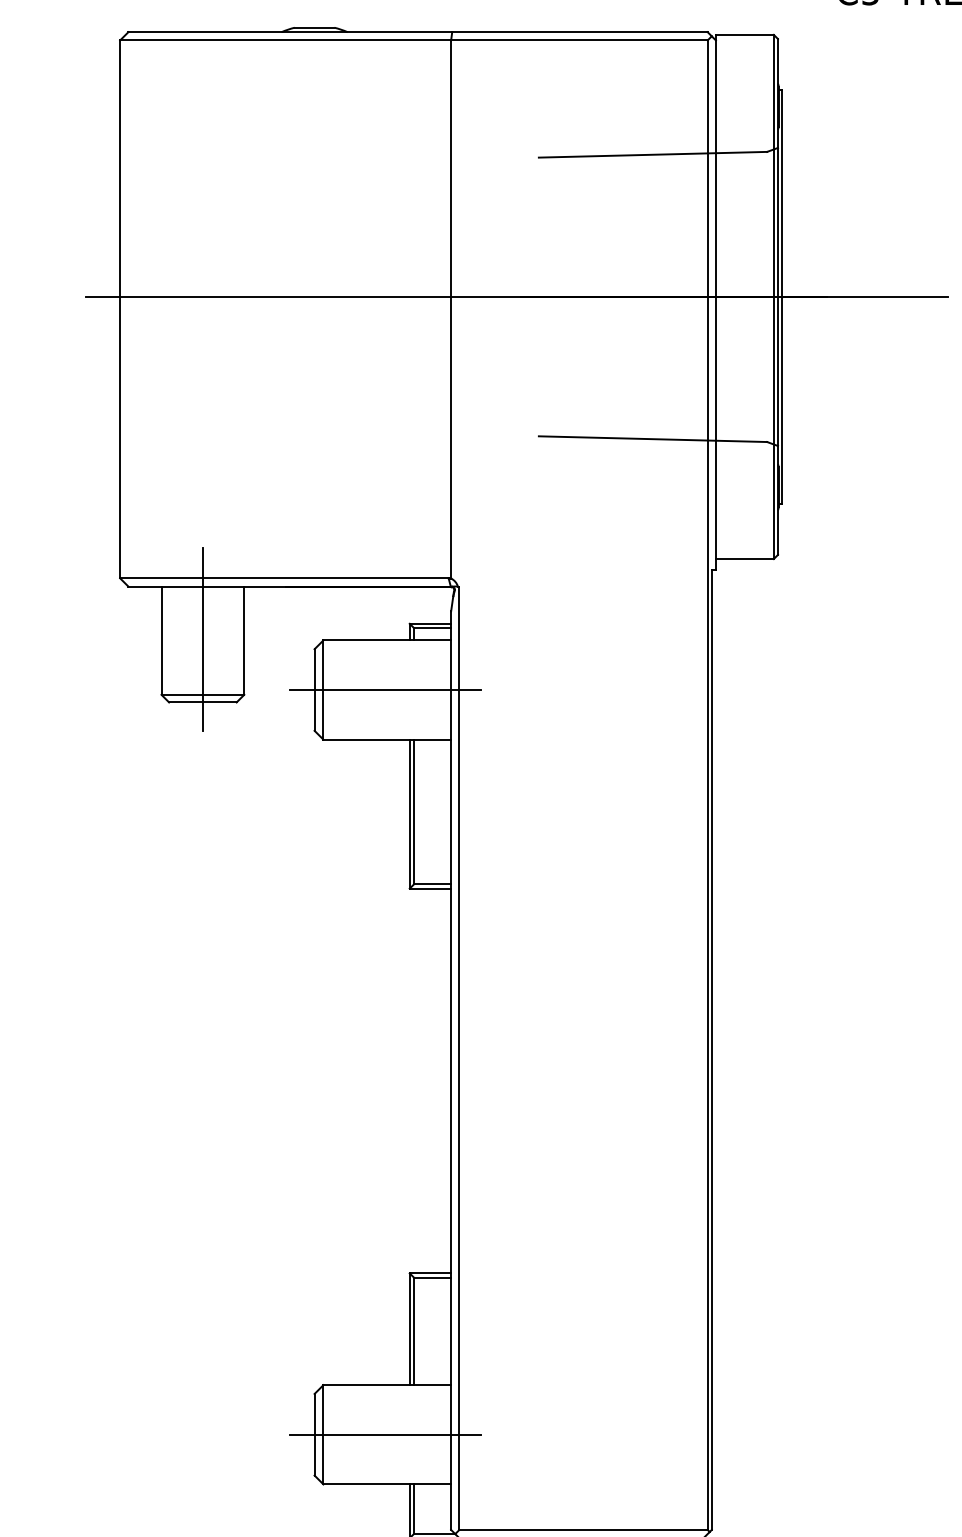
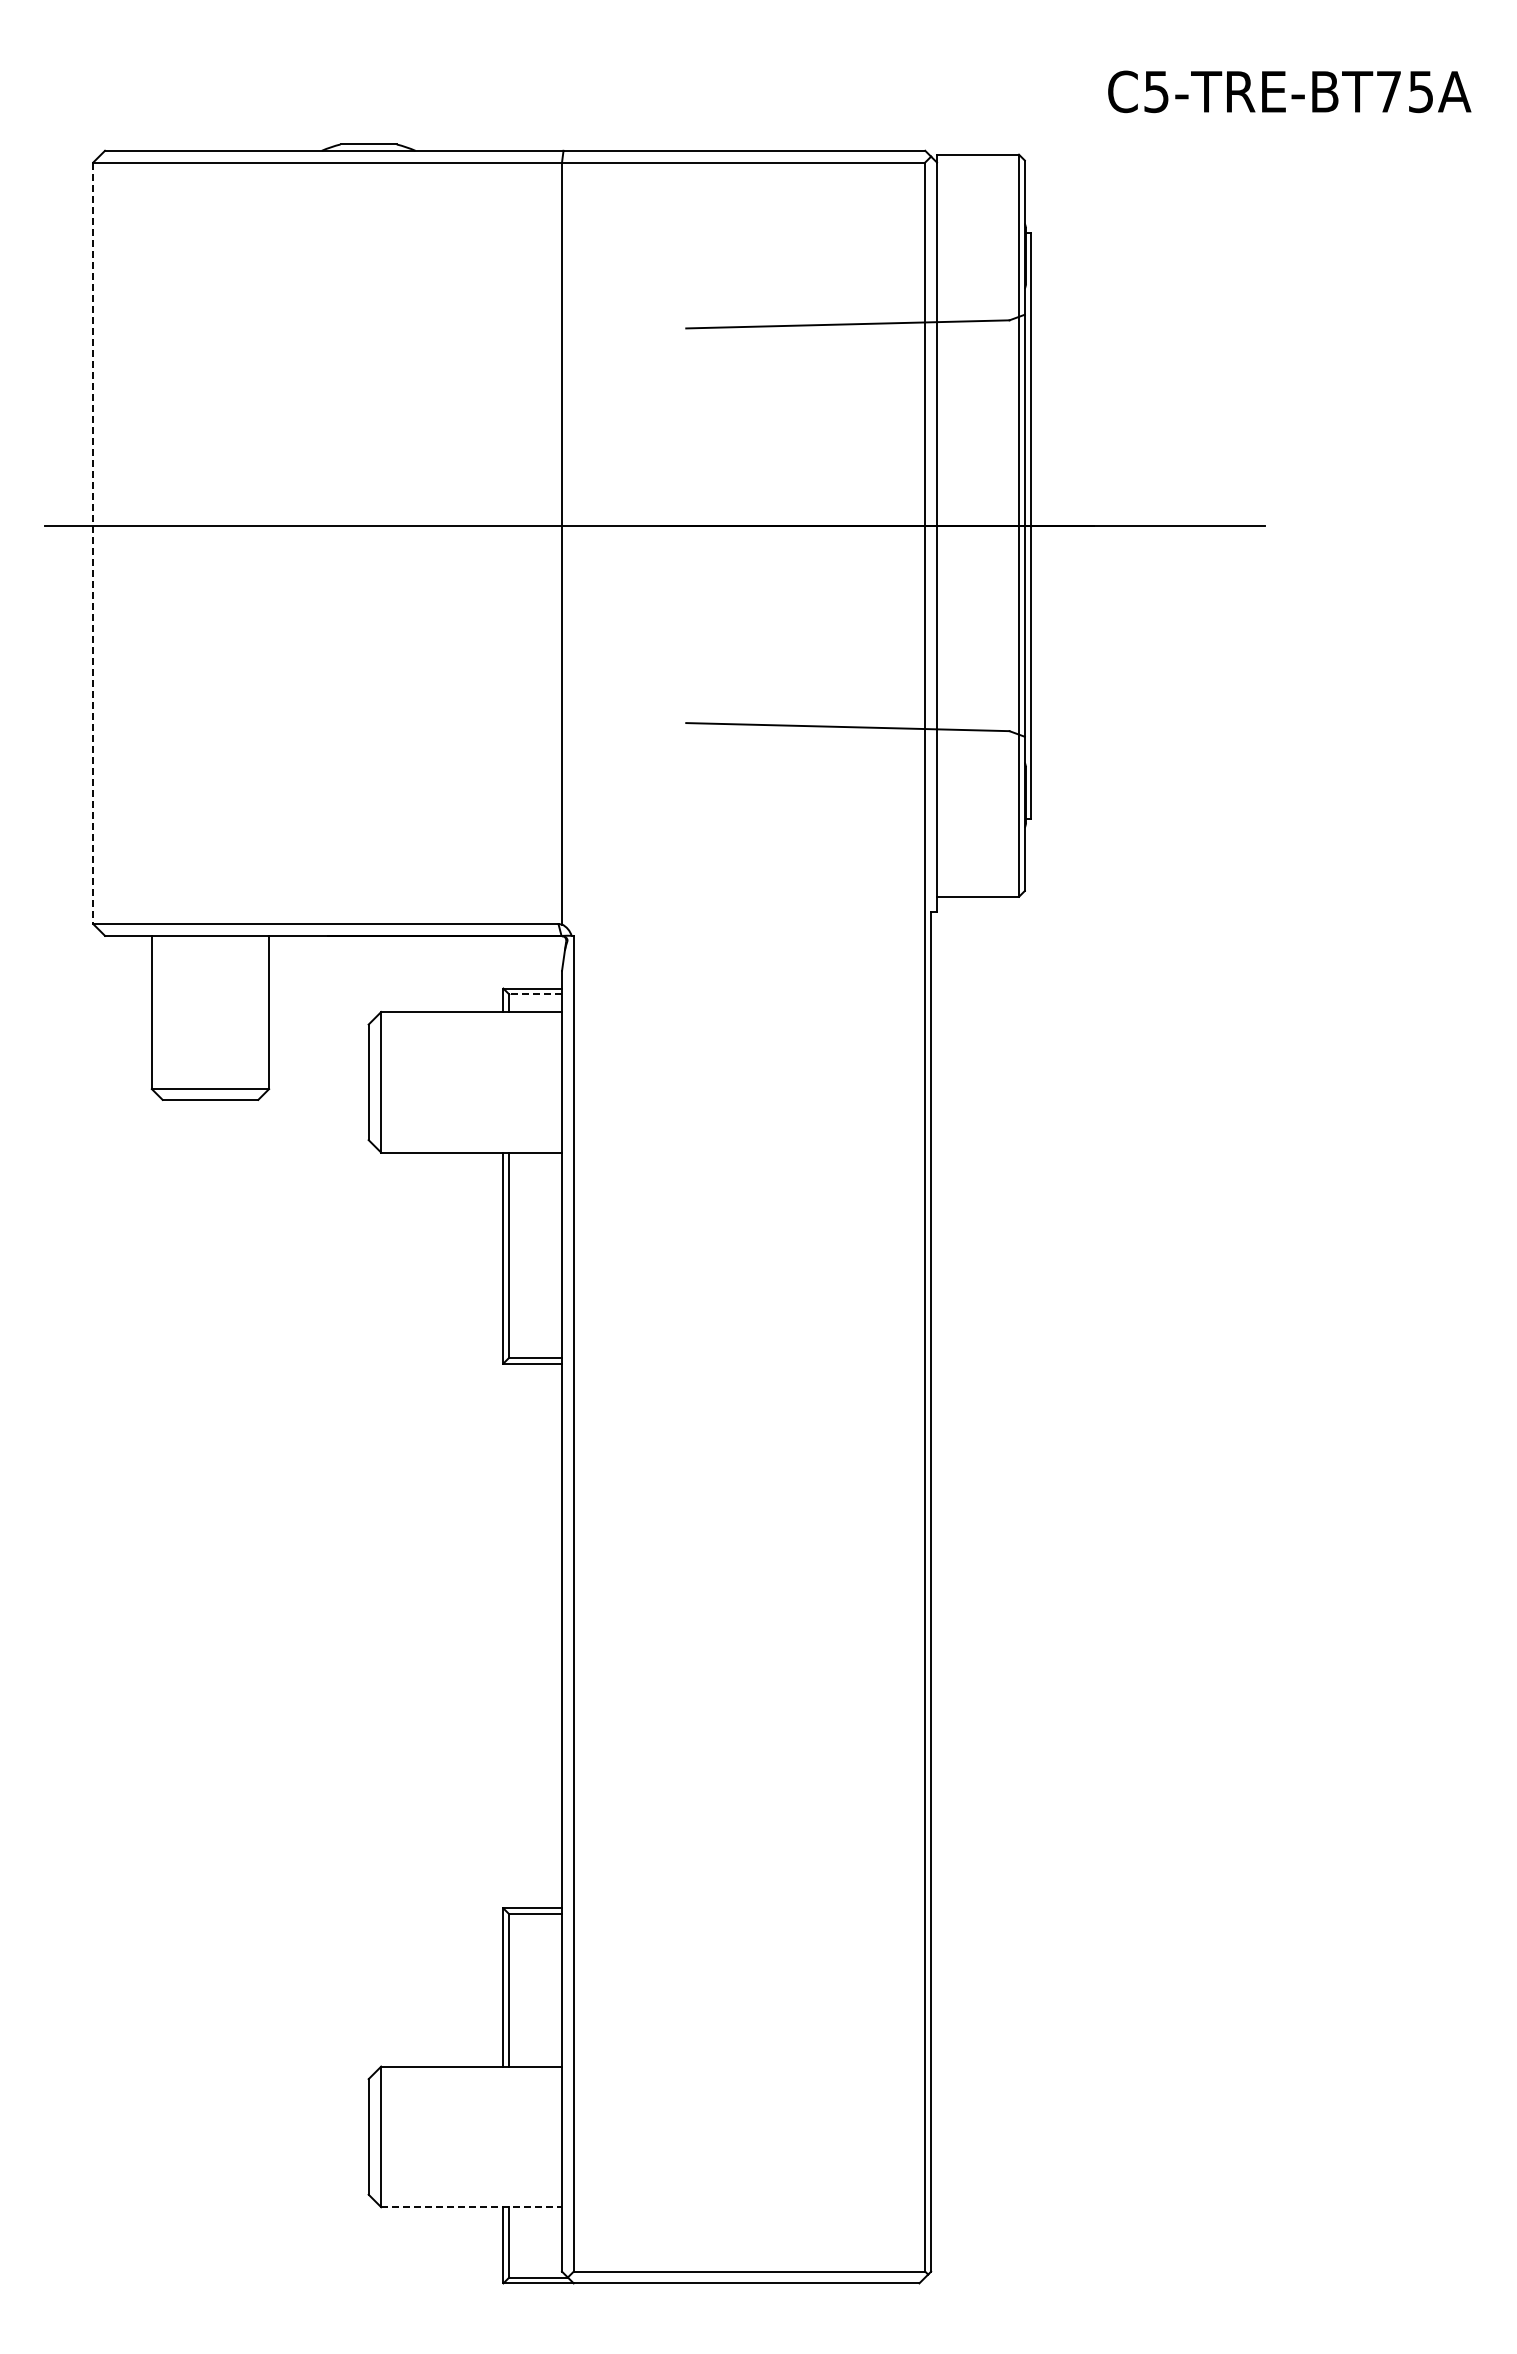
line: (120, 309) -> (93, 543), solid -> dashed
line: (432, 628) -> (535, 994), solid -> dashed
line: (202, 639) -> (210, 1010), removed
line: (385, 690) -> (468, 1082), removed
line: (385, 1434) -> (468, 2136), removed
line: (387, 1484) -> (472, 2207), solid -> dashed

